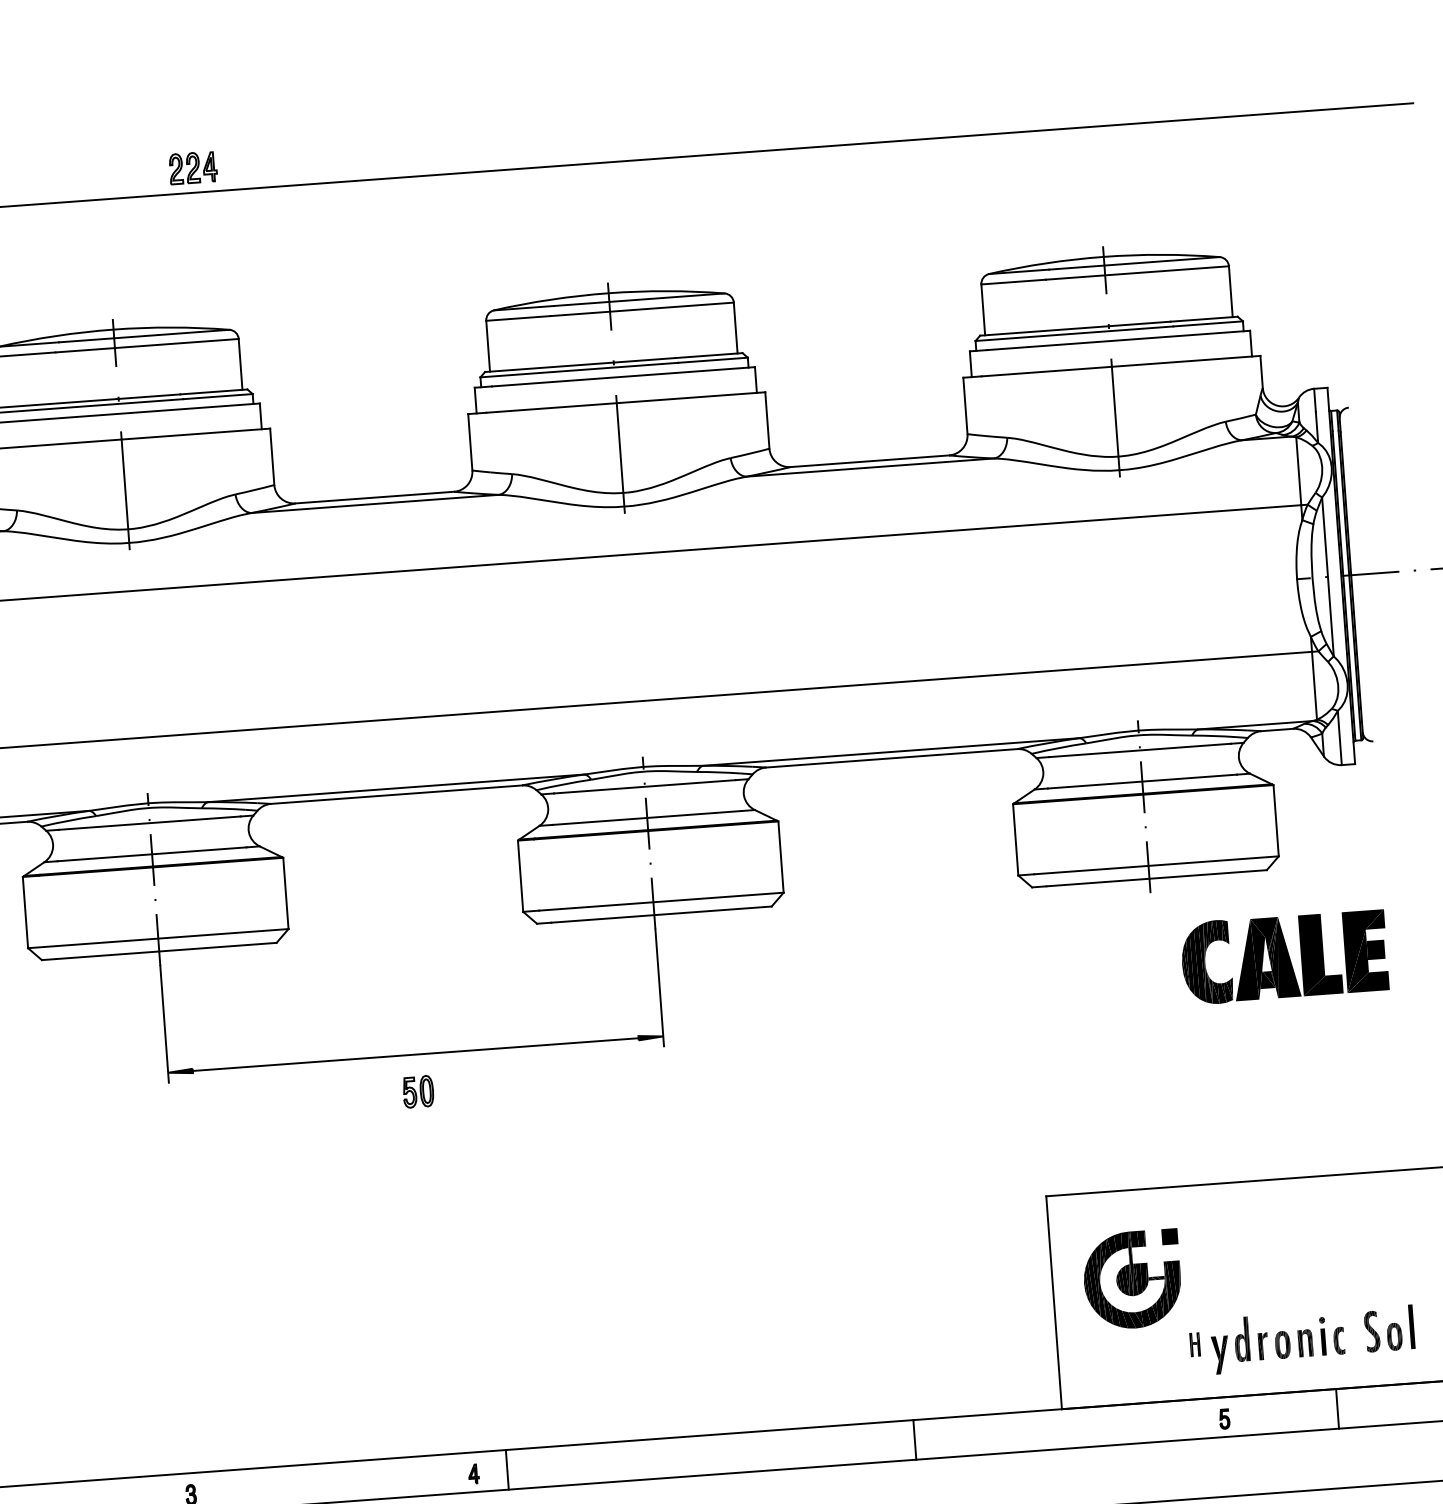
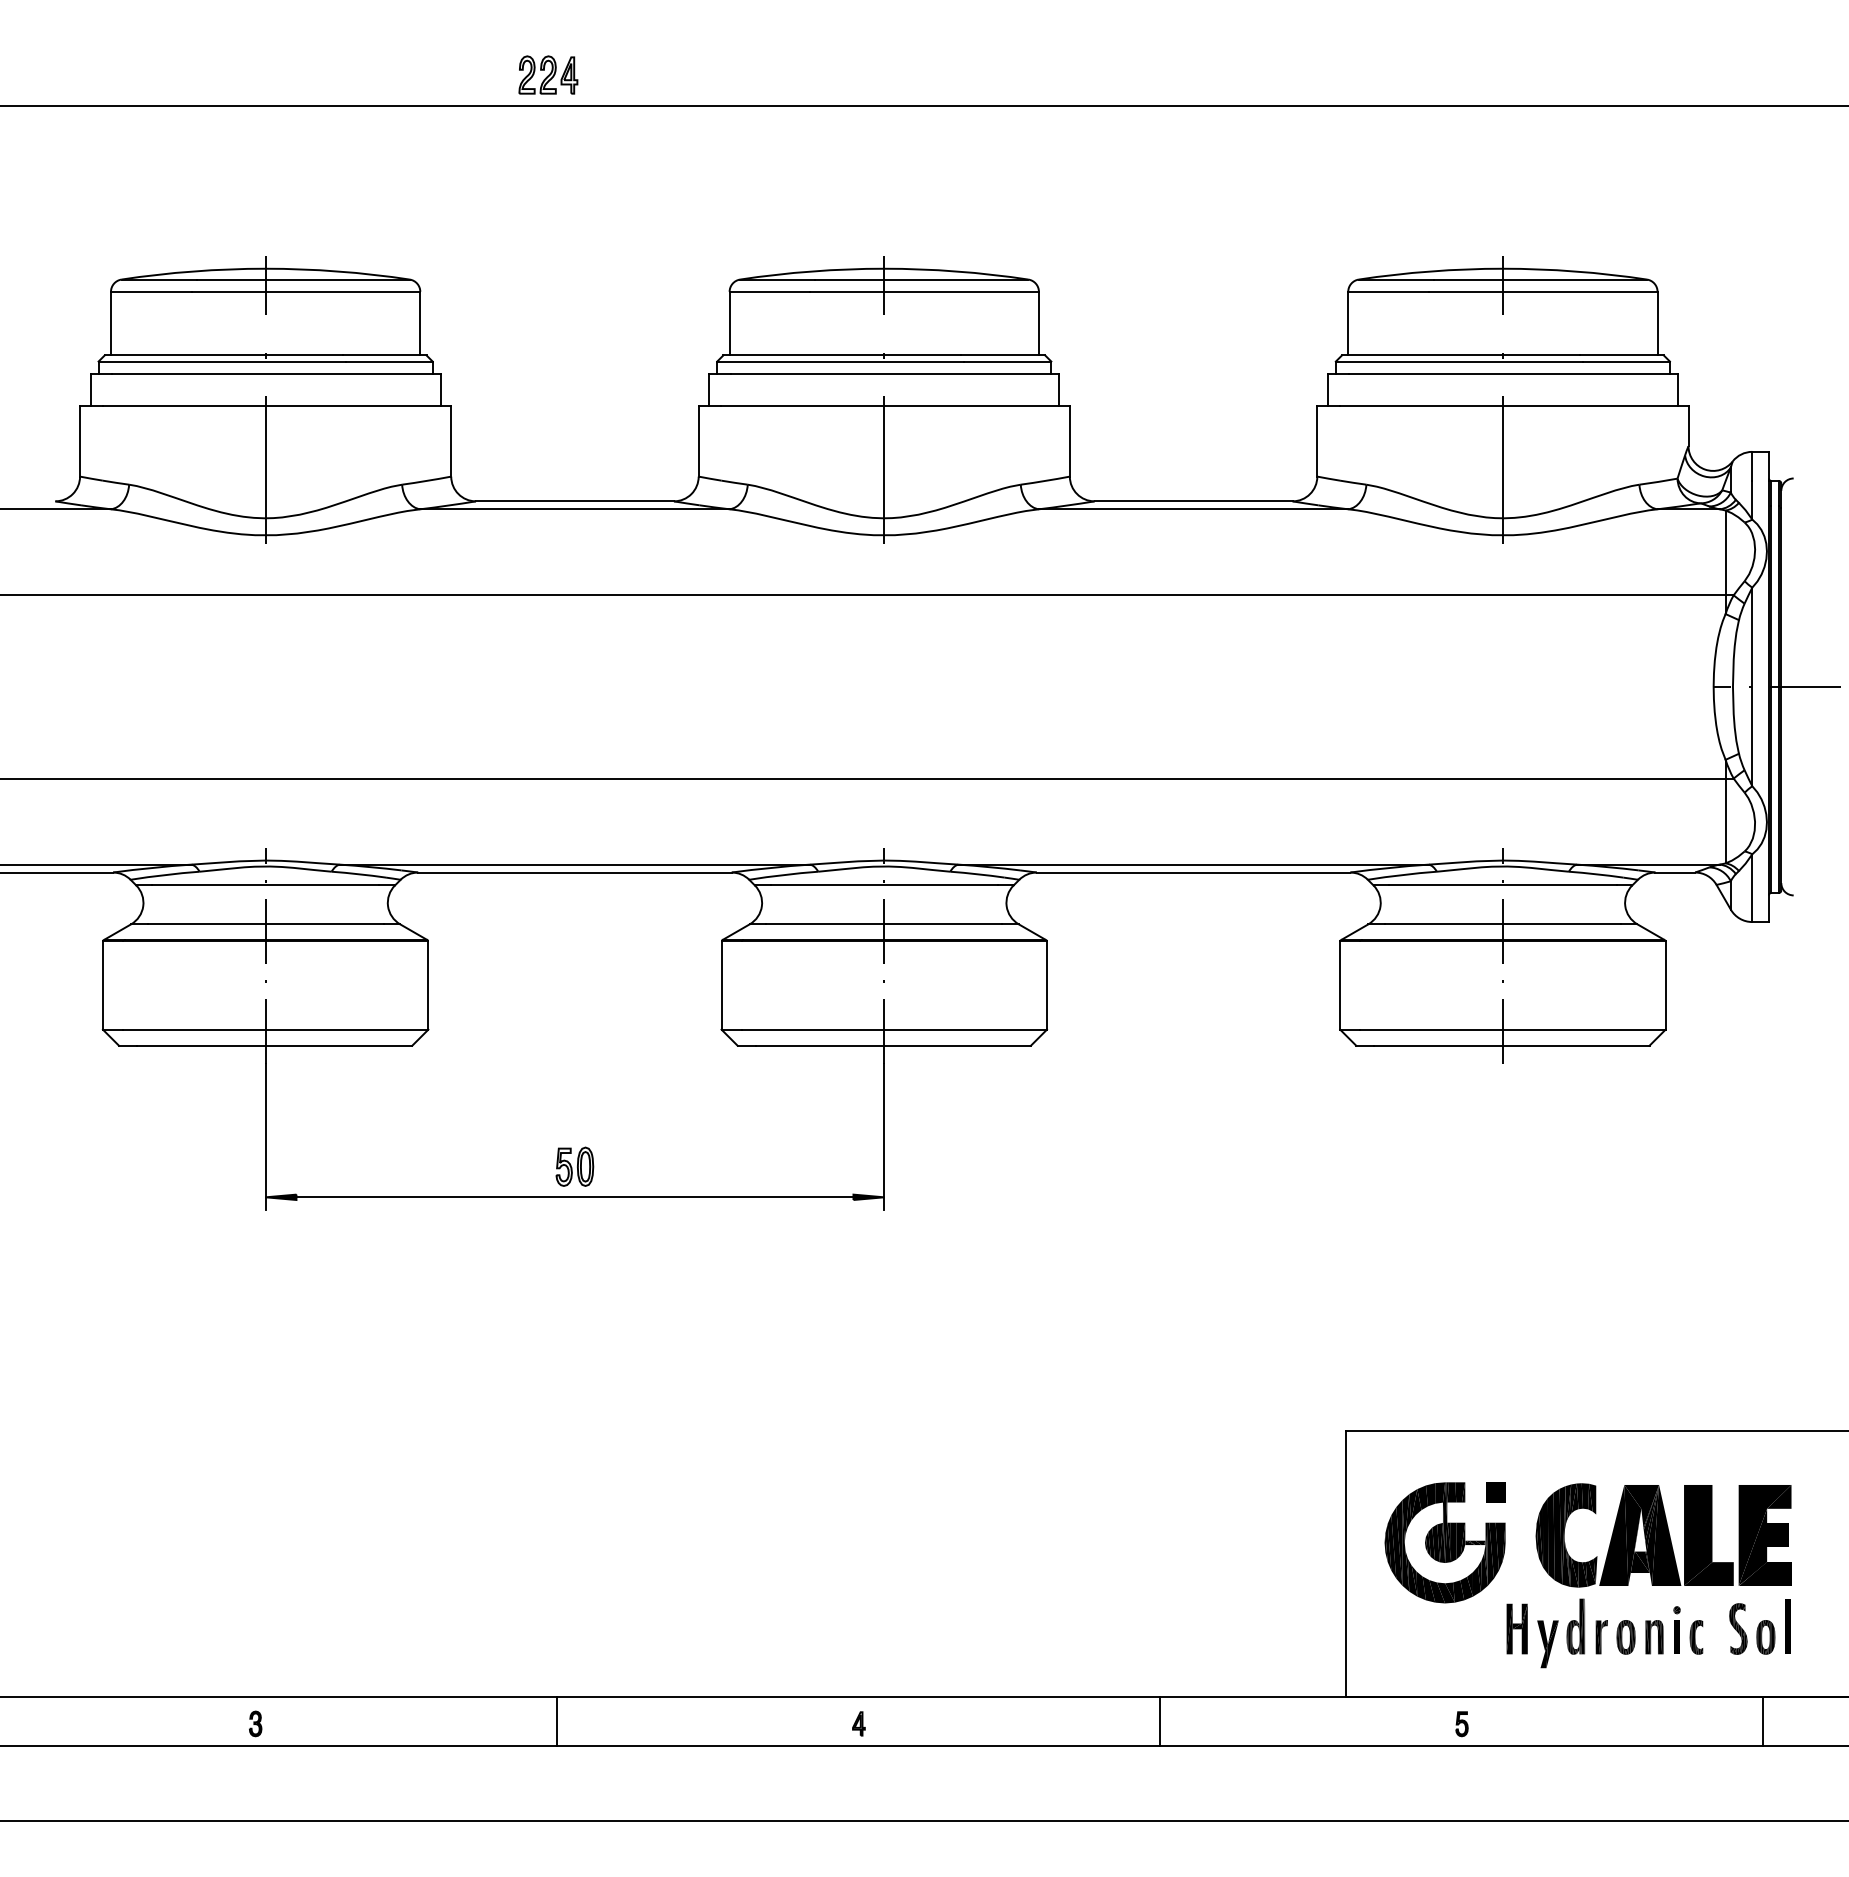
part: (193, 167) -> (548, 74), moved
part: (1284, 957) -> (1663, 1535), moved
part: (418, 1091) -> (574, 1166), moved
part: (1194, 1344) -> (1516, 1628), size x1.67
line: (1337, 1408) -> (1763, 1721), moved
part: (1224, 1419) -> (1461, 1724), moved
line: (506, 1469) -> (556, 1721), moved
part: (473, 1473) -> (858, 1723), moved

